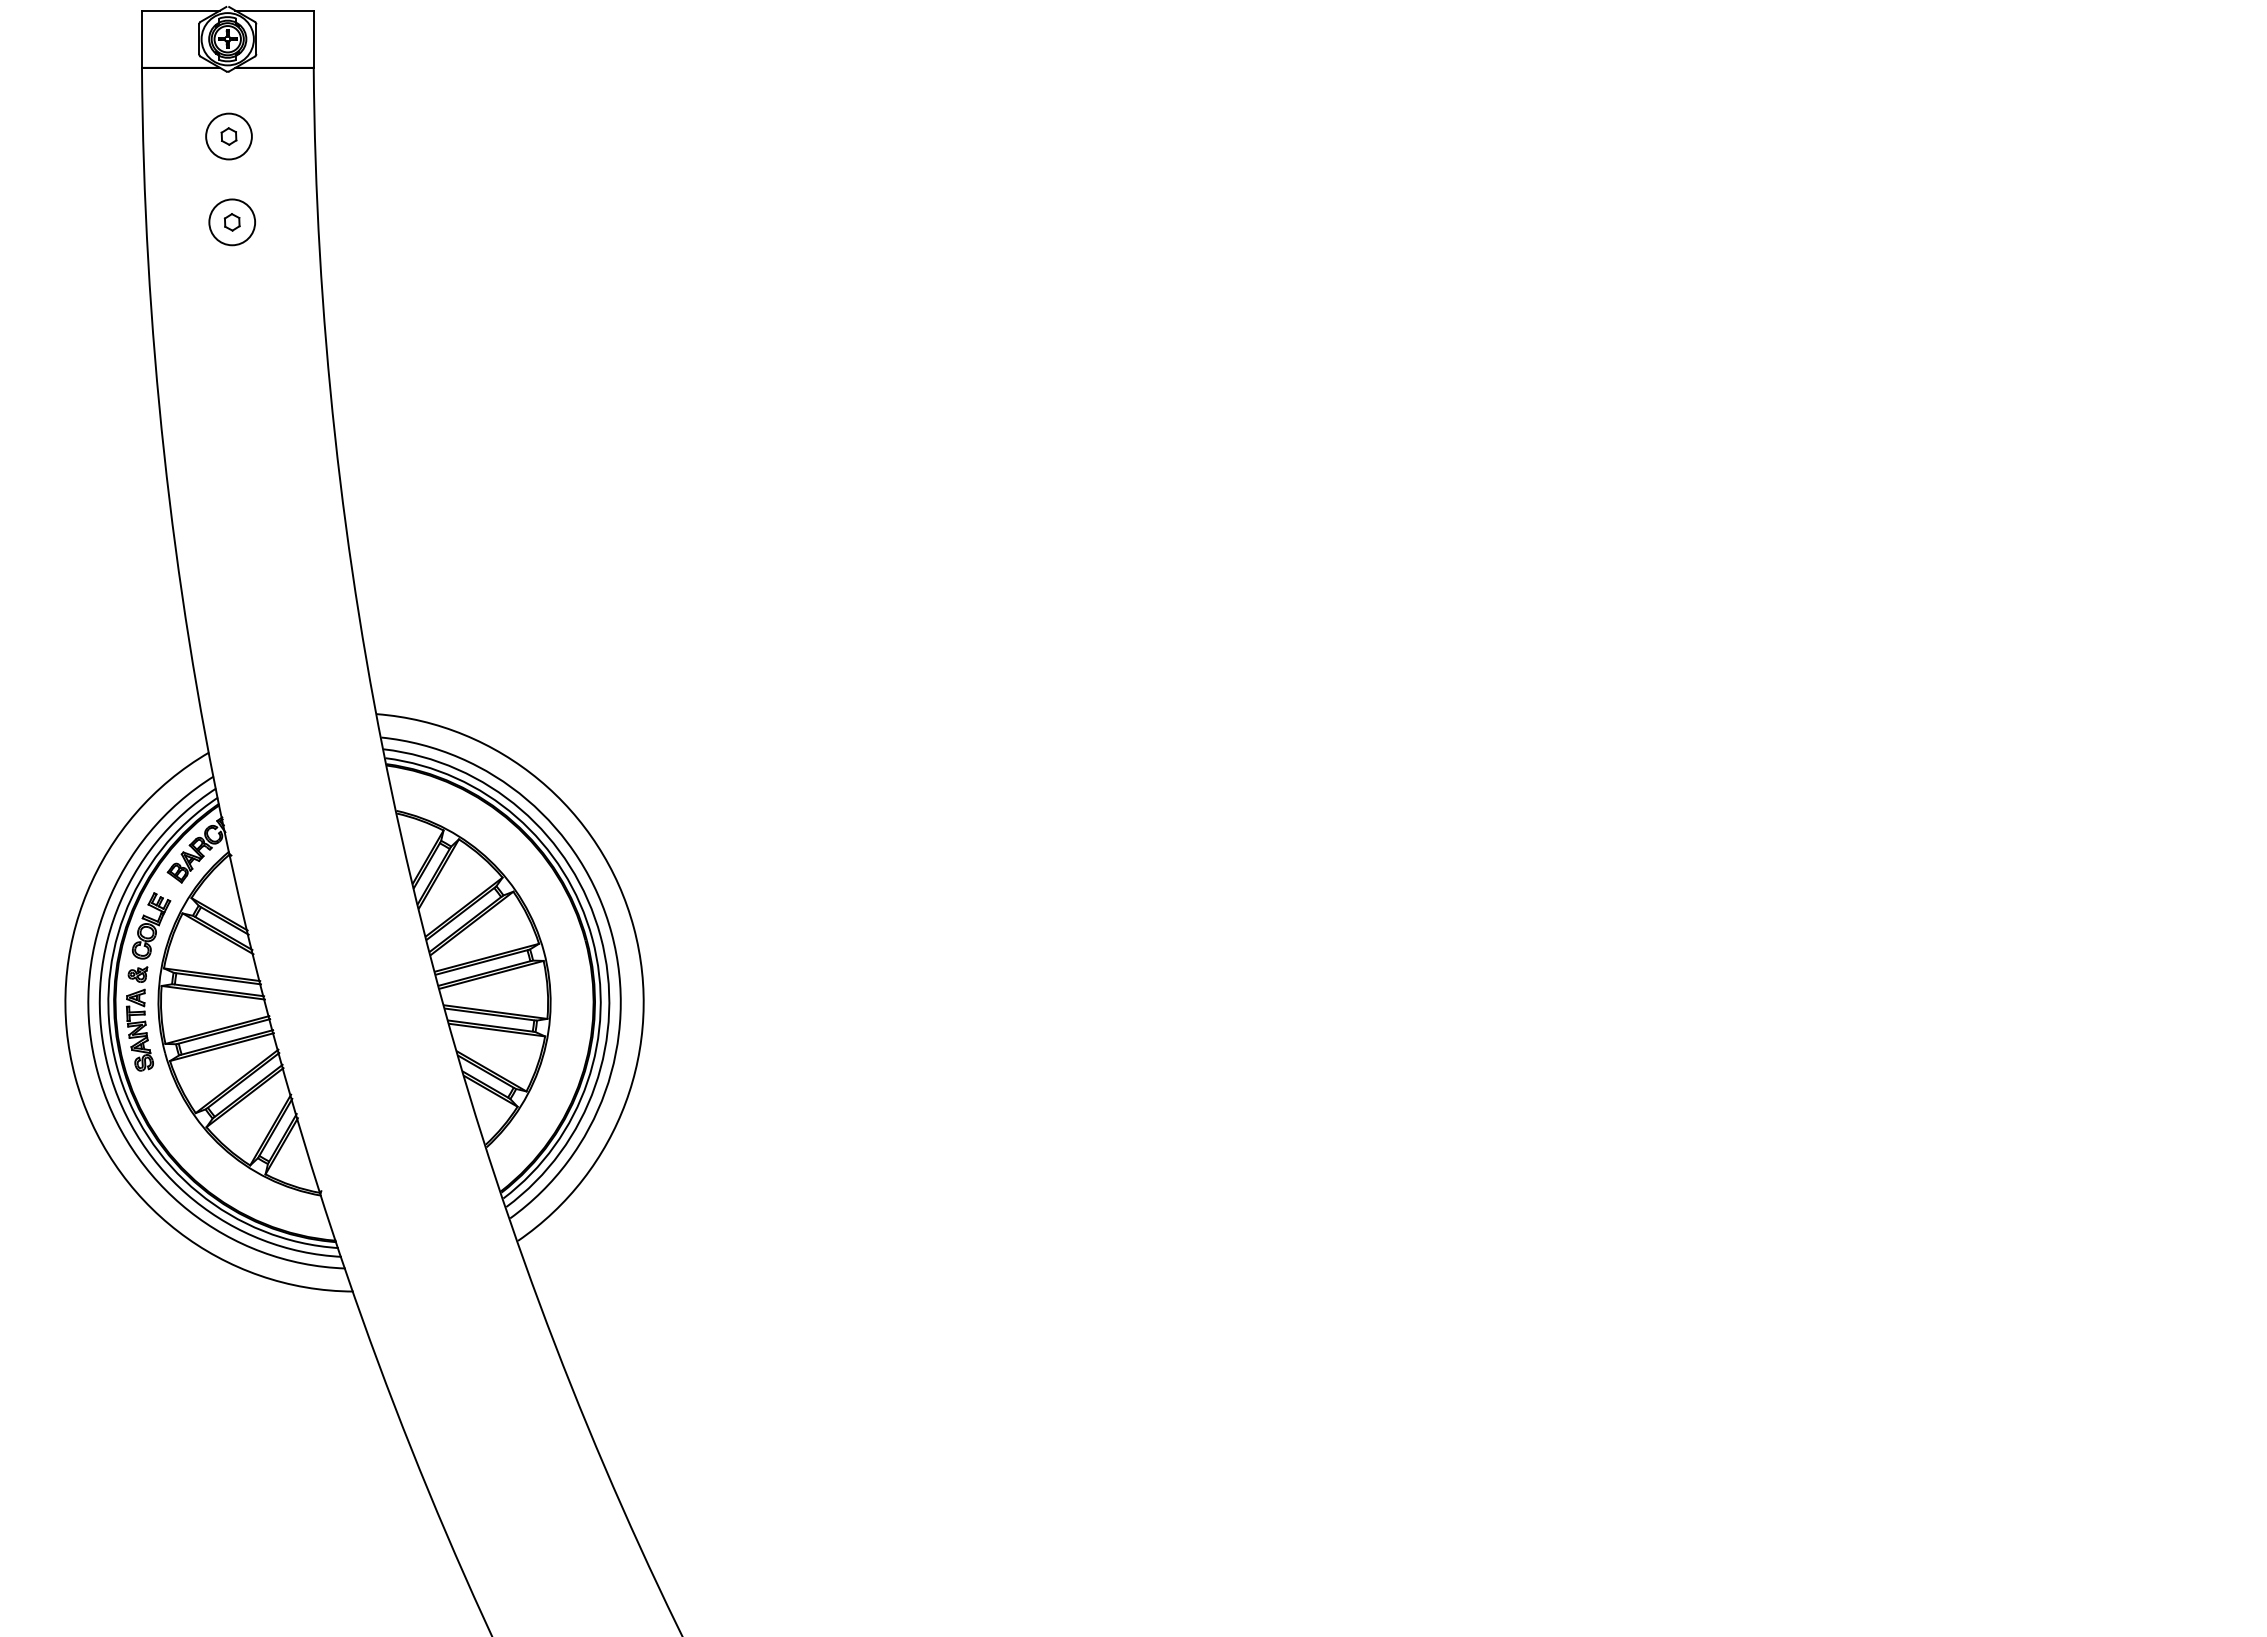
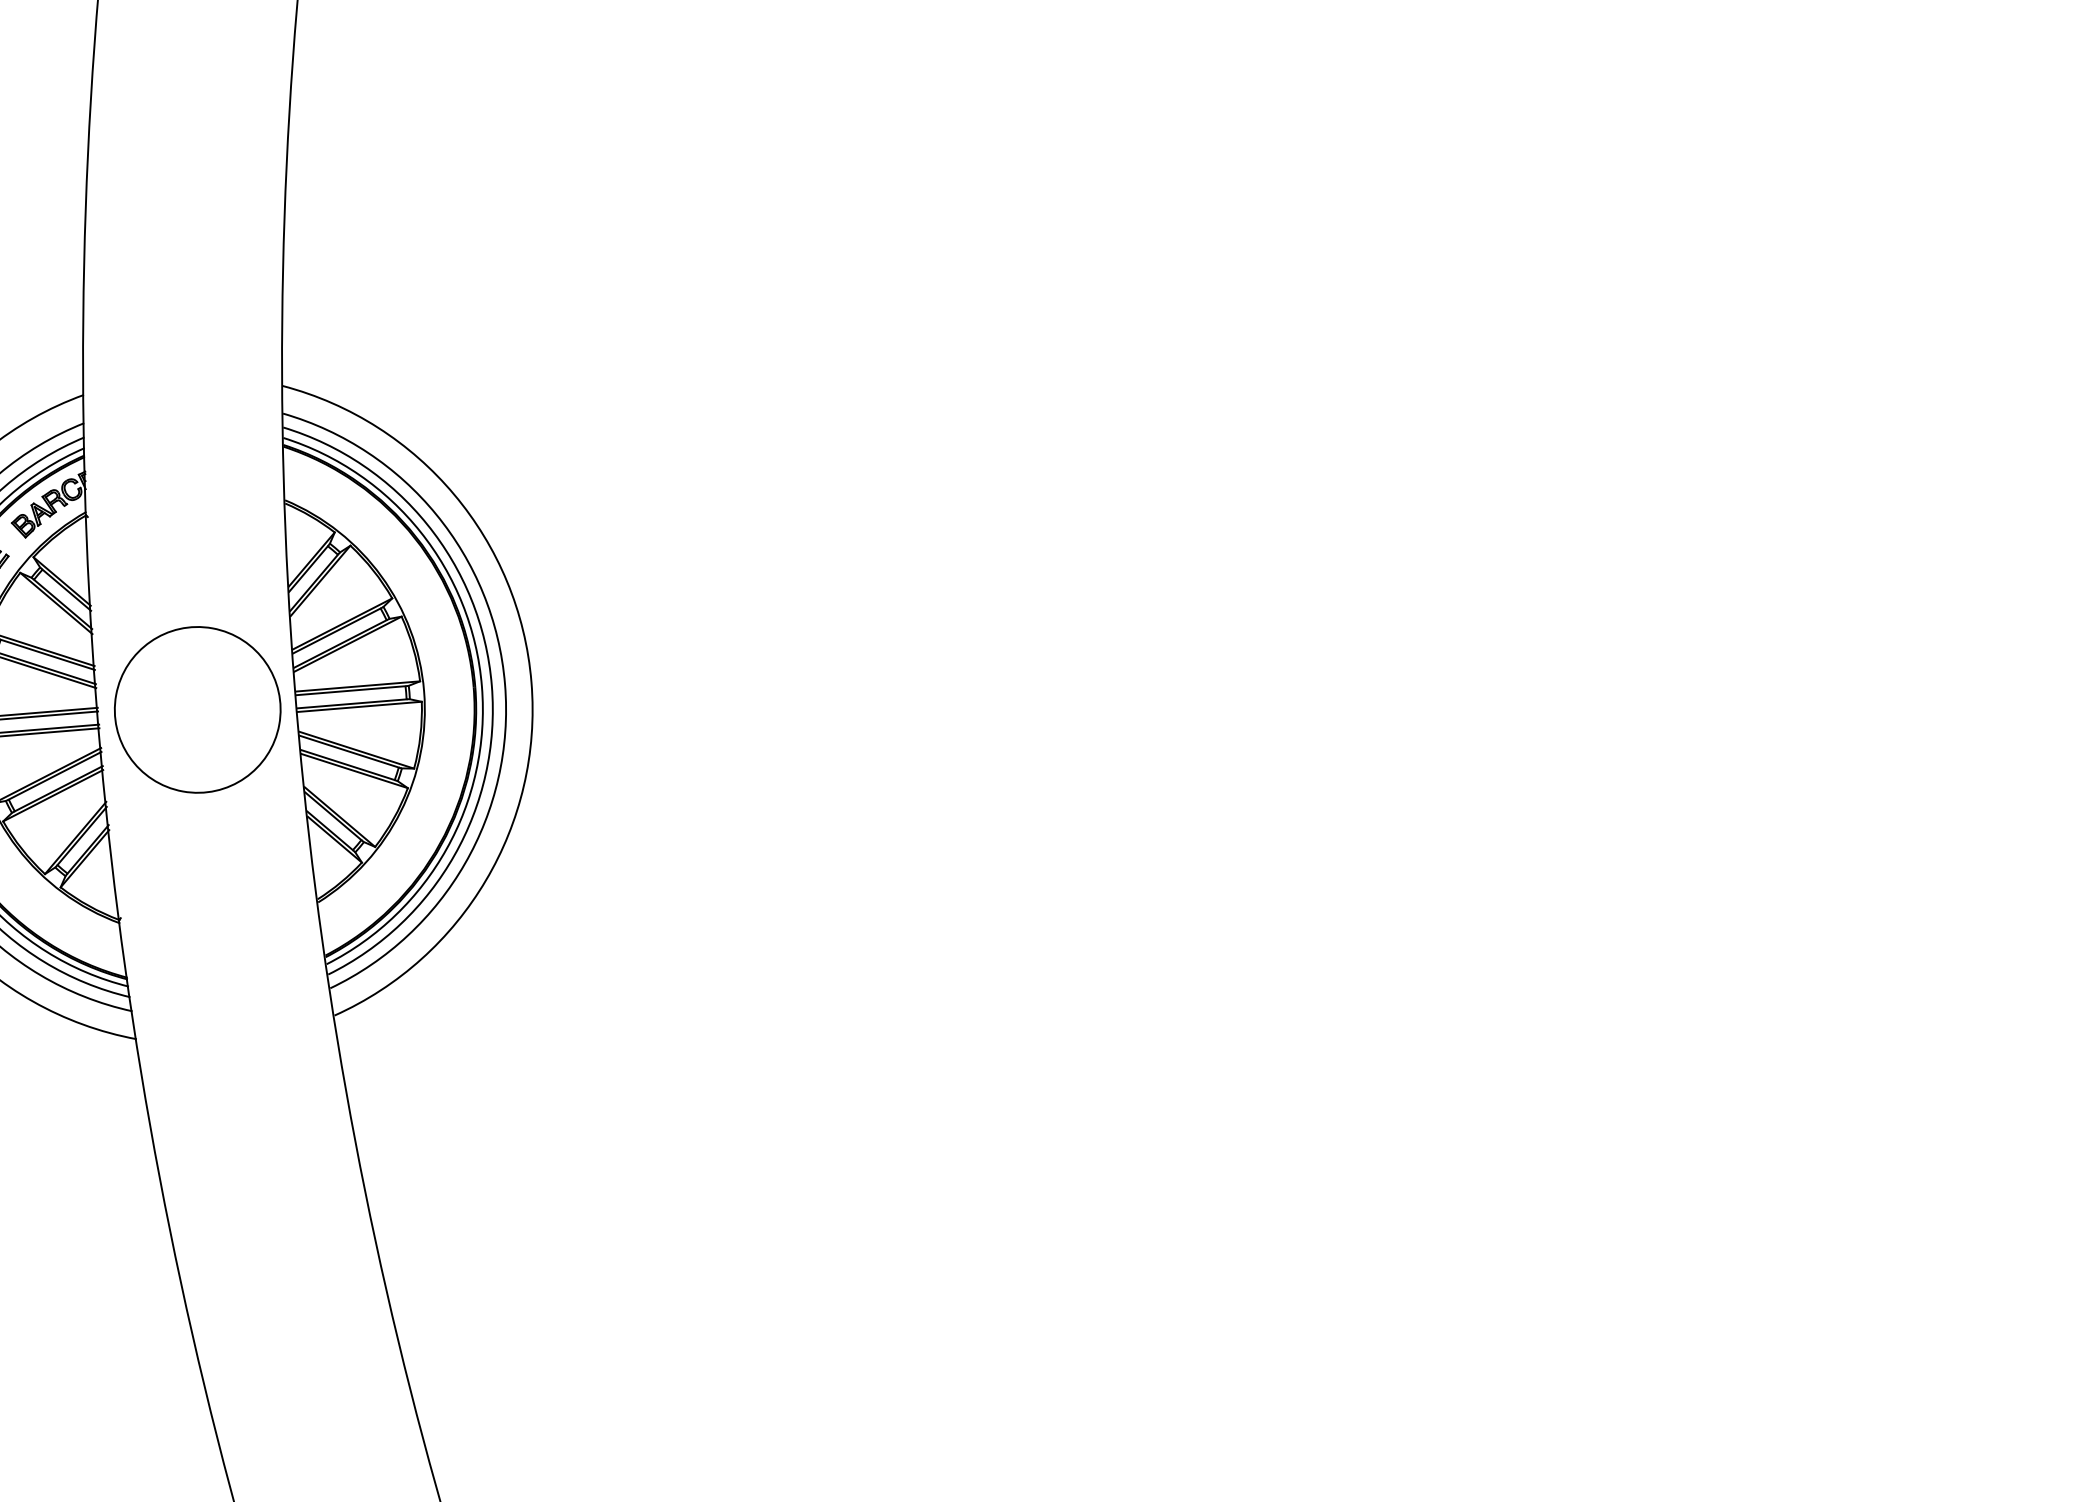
circle: (354, 1002) -> (197, 709), added

